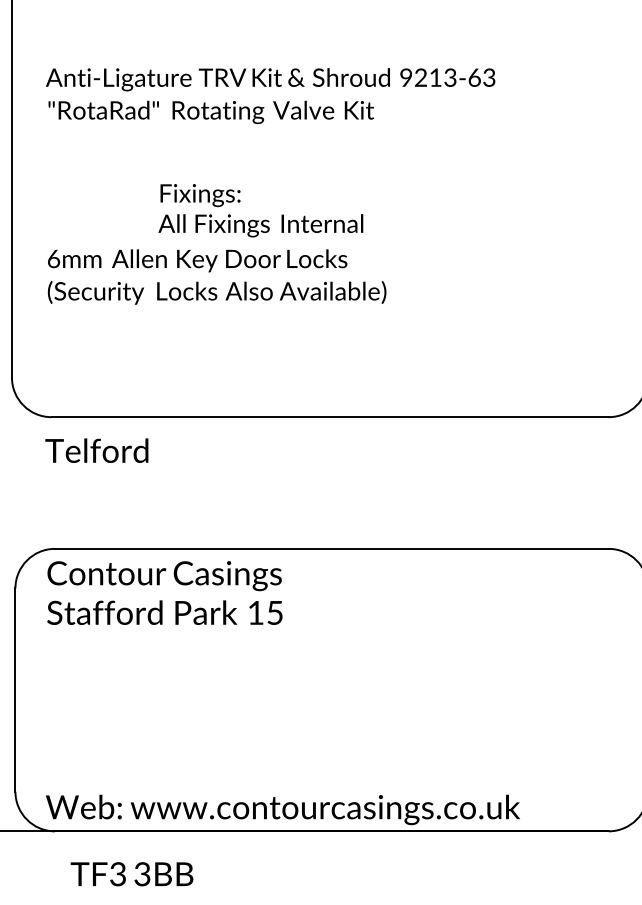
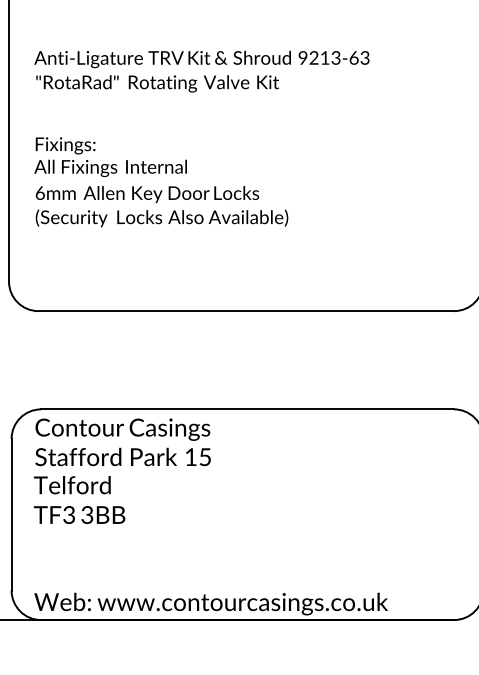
text: (260, 211) -> (110, 157), moved
text: (97, 451) -> (72, 485), moved
text: (131, 873) -> (79, 514), moved

